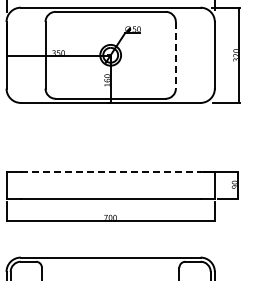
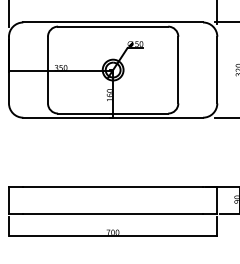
line: (175, 55) -> (177, 70), dashed -> solid
line: (110, 172) -> (112, 187), dashed -> solid

